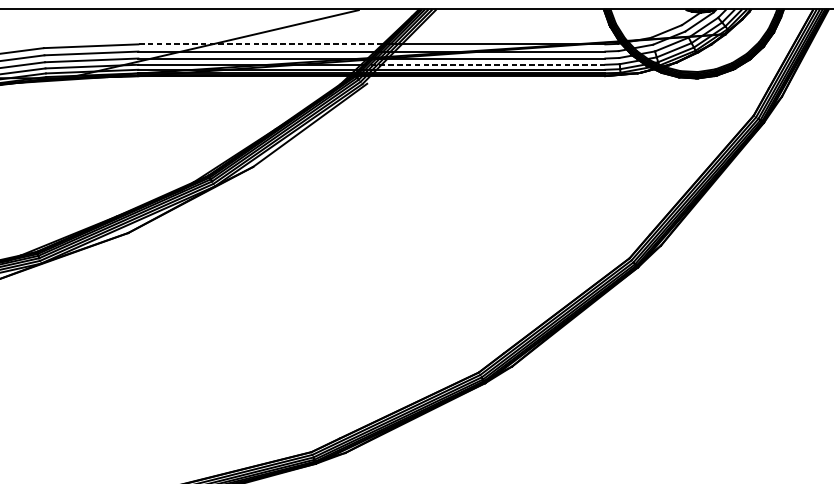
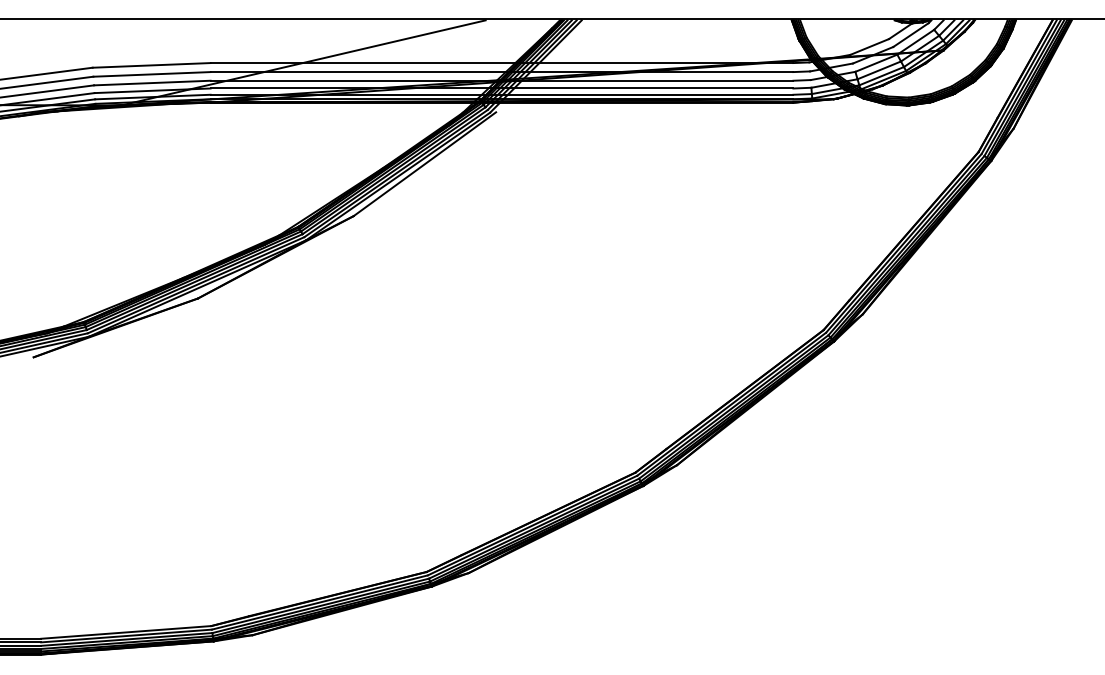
line: (260, 44) -> (362, 63), dashed -> solid
line: (482, 64) -> (640, 88), dashed -> solid

